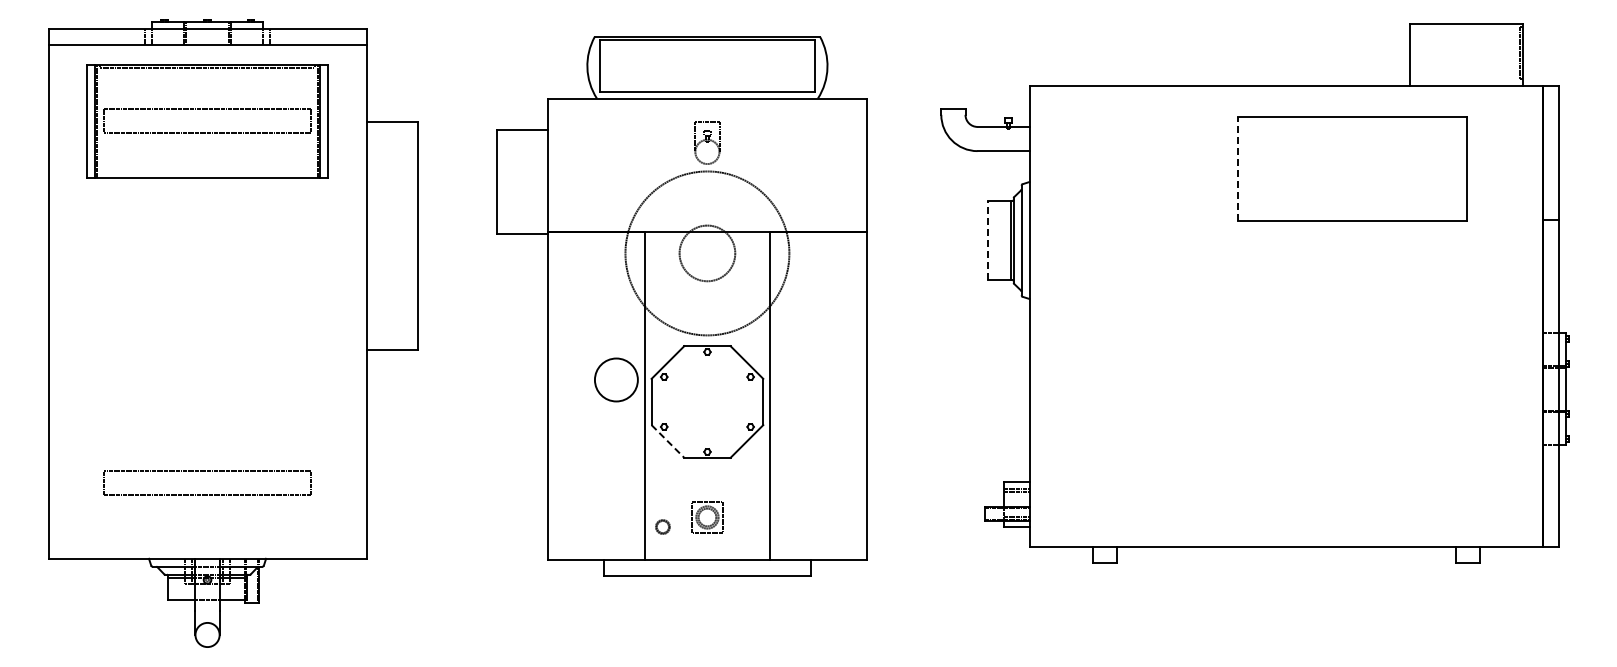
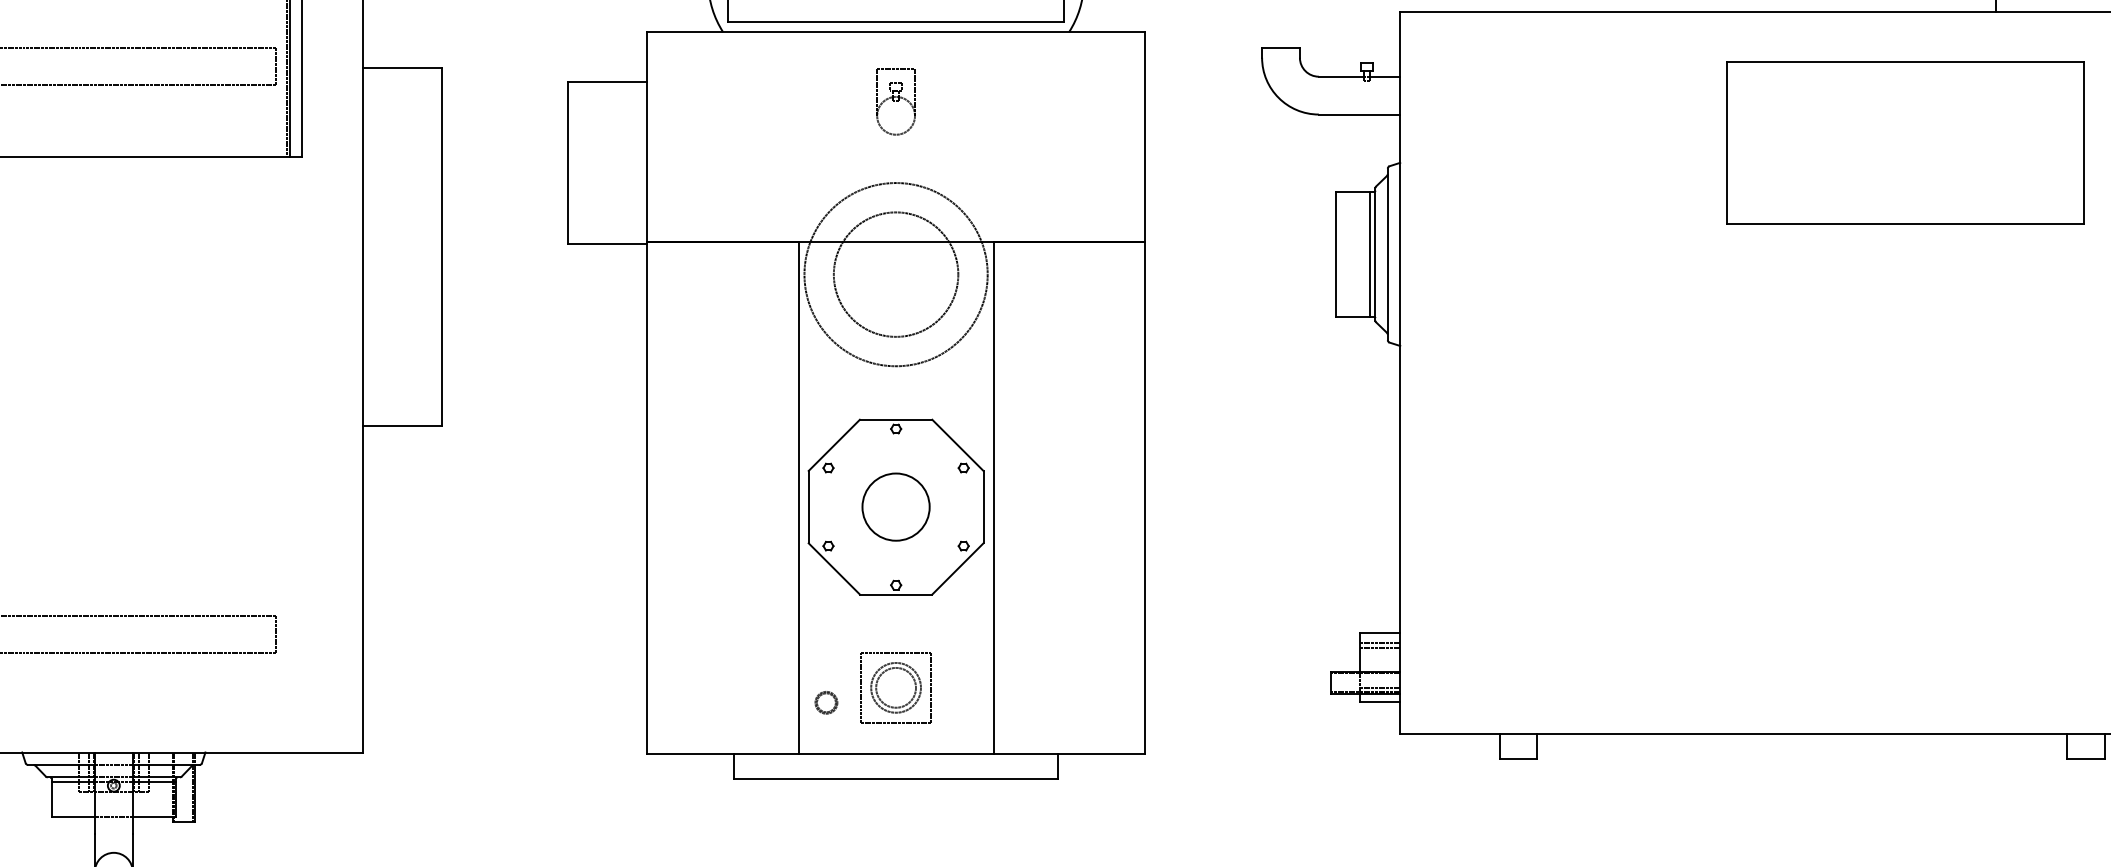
line: (1238, 169) -> (1727, 143), dashed -> solid
line: (988, 240) -> (1335, 254), dashed -> solid
circle: (706, 252) -> (894, 273), size x0.71
circle: (707, 253) -> (896, 274), size x1.43
circle: (616, 379) -> (896, 506), moved
line: (668, 441) -> (835, 568), dashed -> solid
part: (707, 517) -> (896, 687), size x1.43

